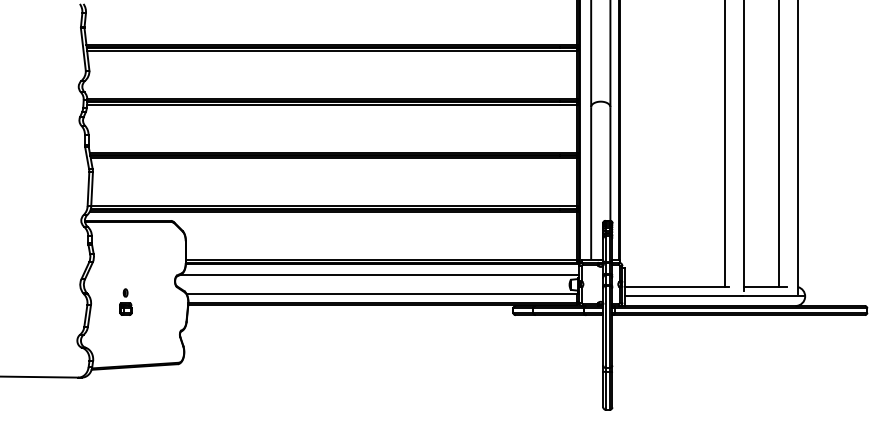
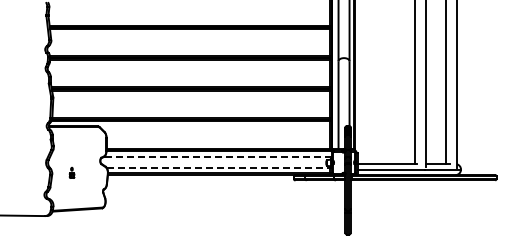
line: (377, 275) -> (216, 157), solid -> dashed
line: (383, 294) -> (219, 168), solid -> dashed
part: (124, 301) -> (71, 172), size x0.7

